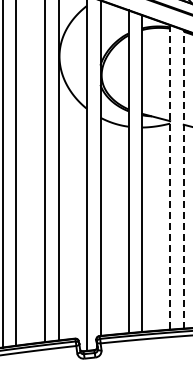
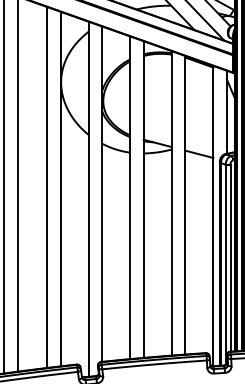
line: (169, 177) -> (171, 203), dashed -> solid
line: (183, 178) -> (185, 204), dashed -> solid

